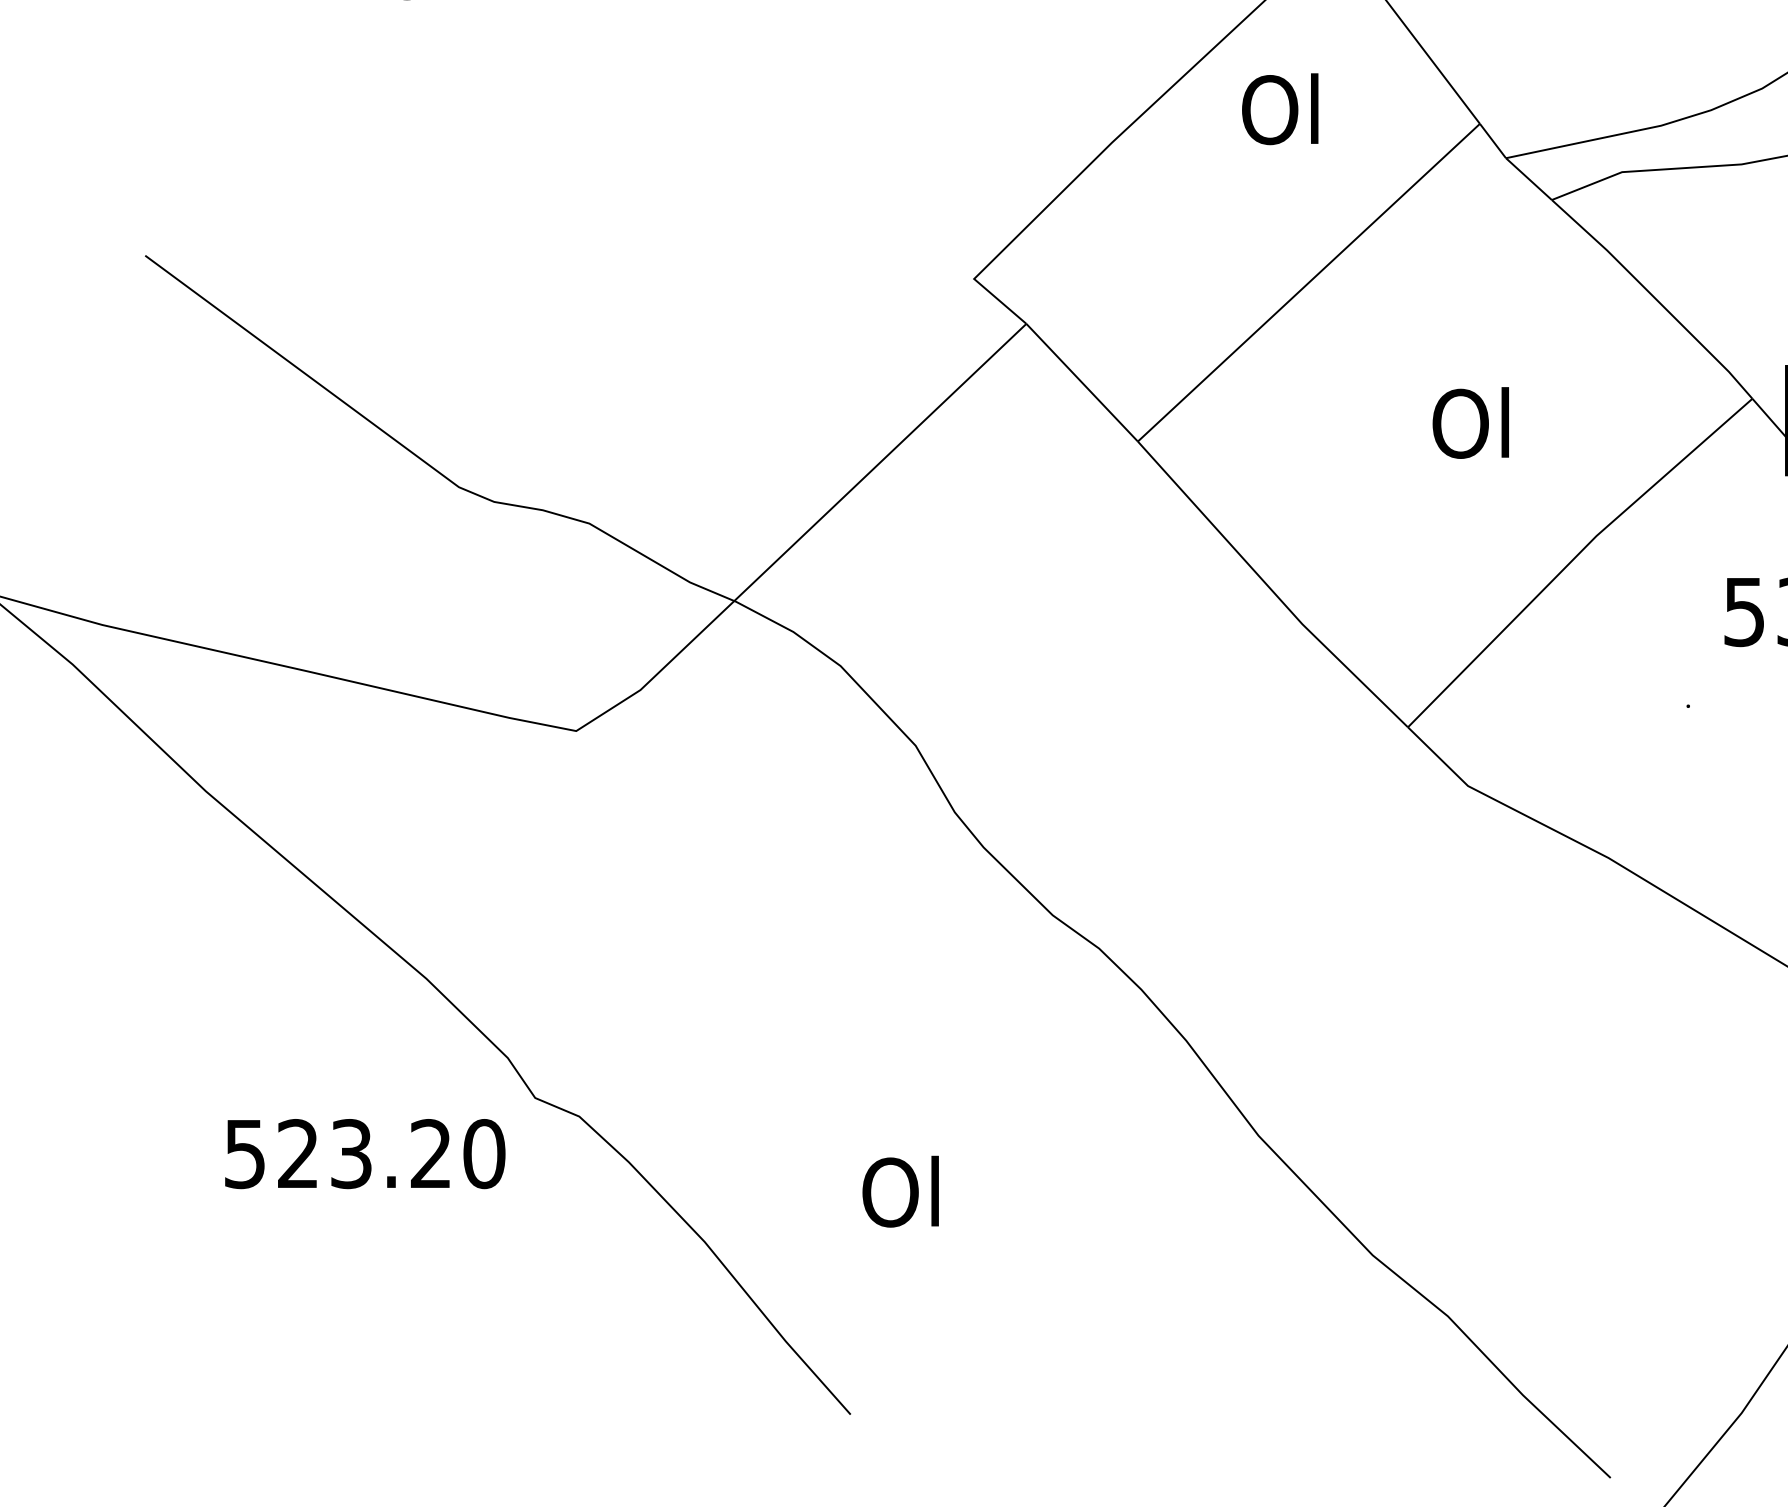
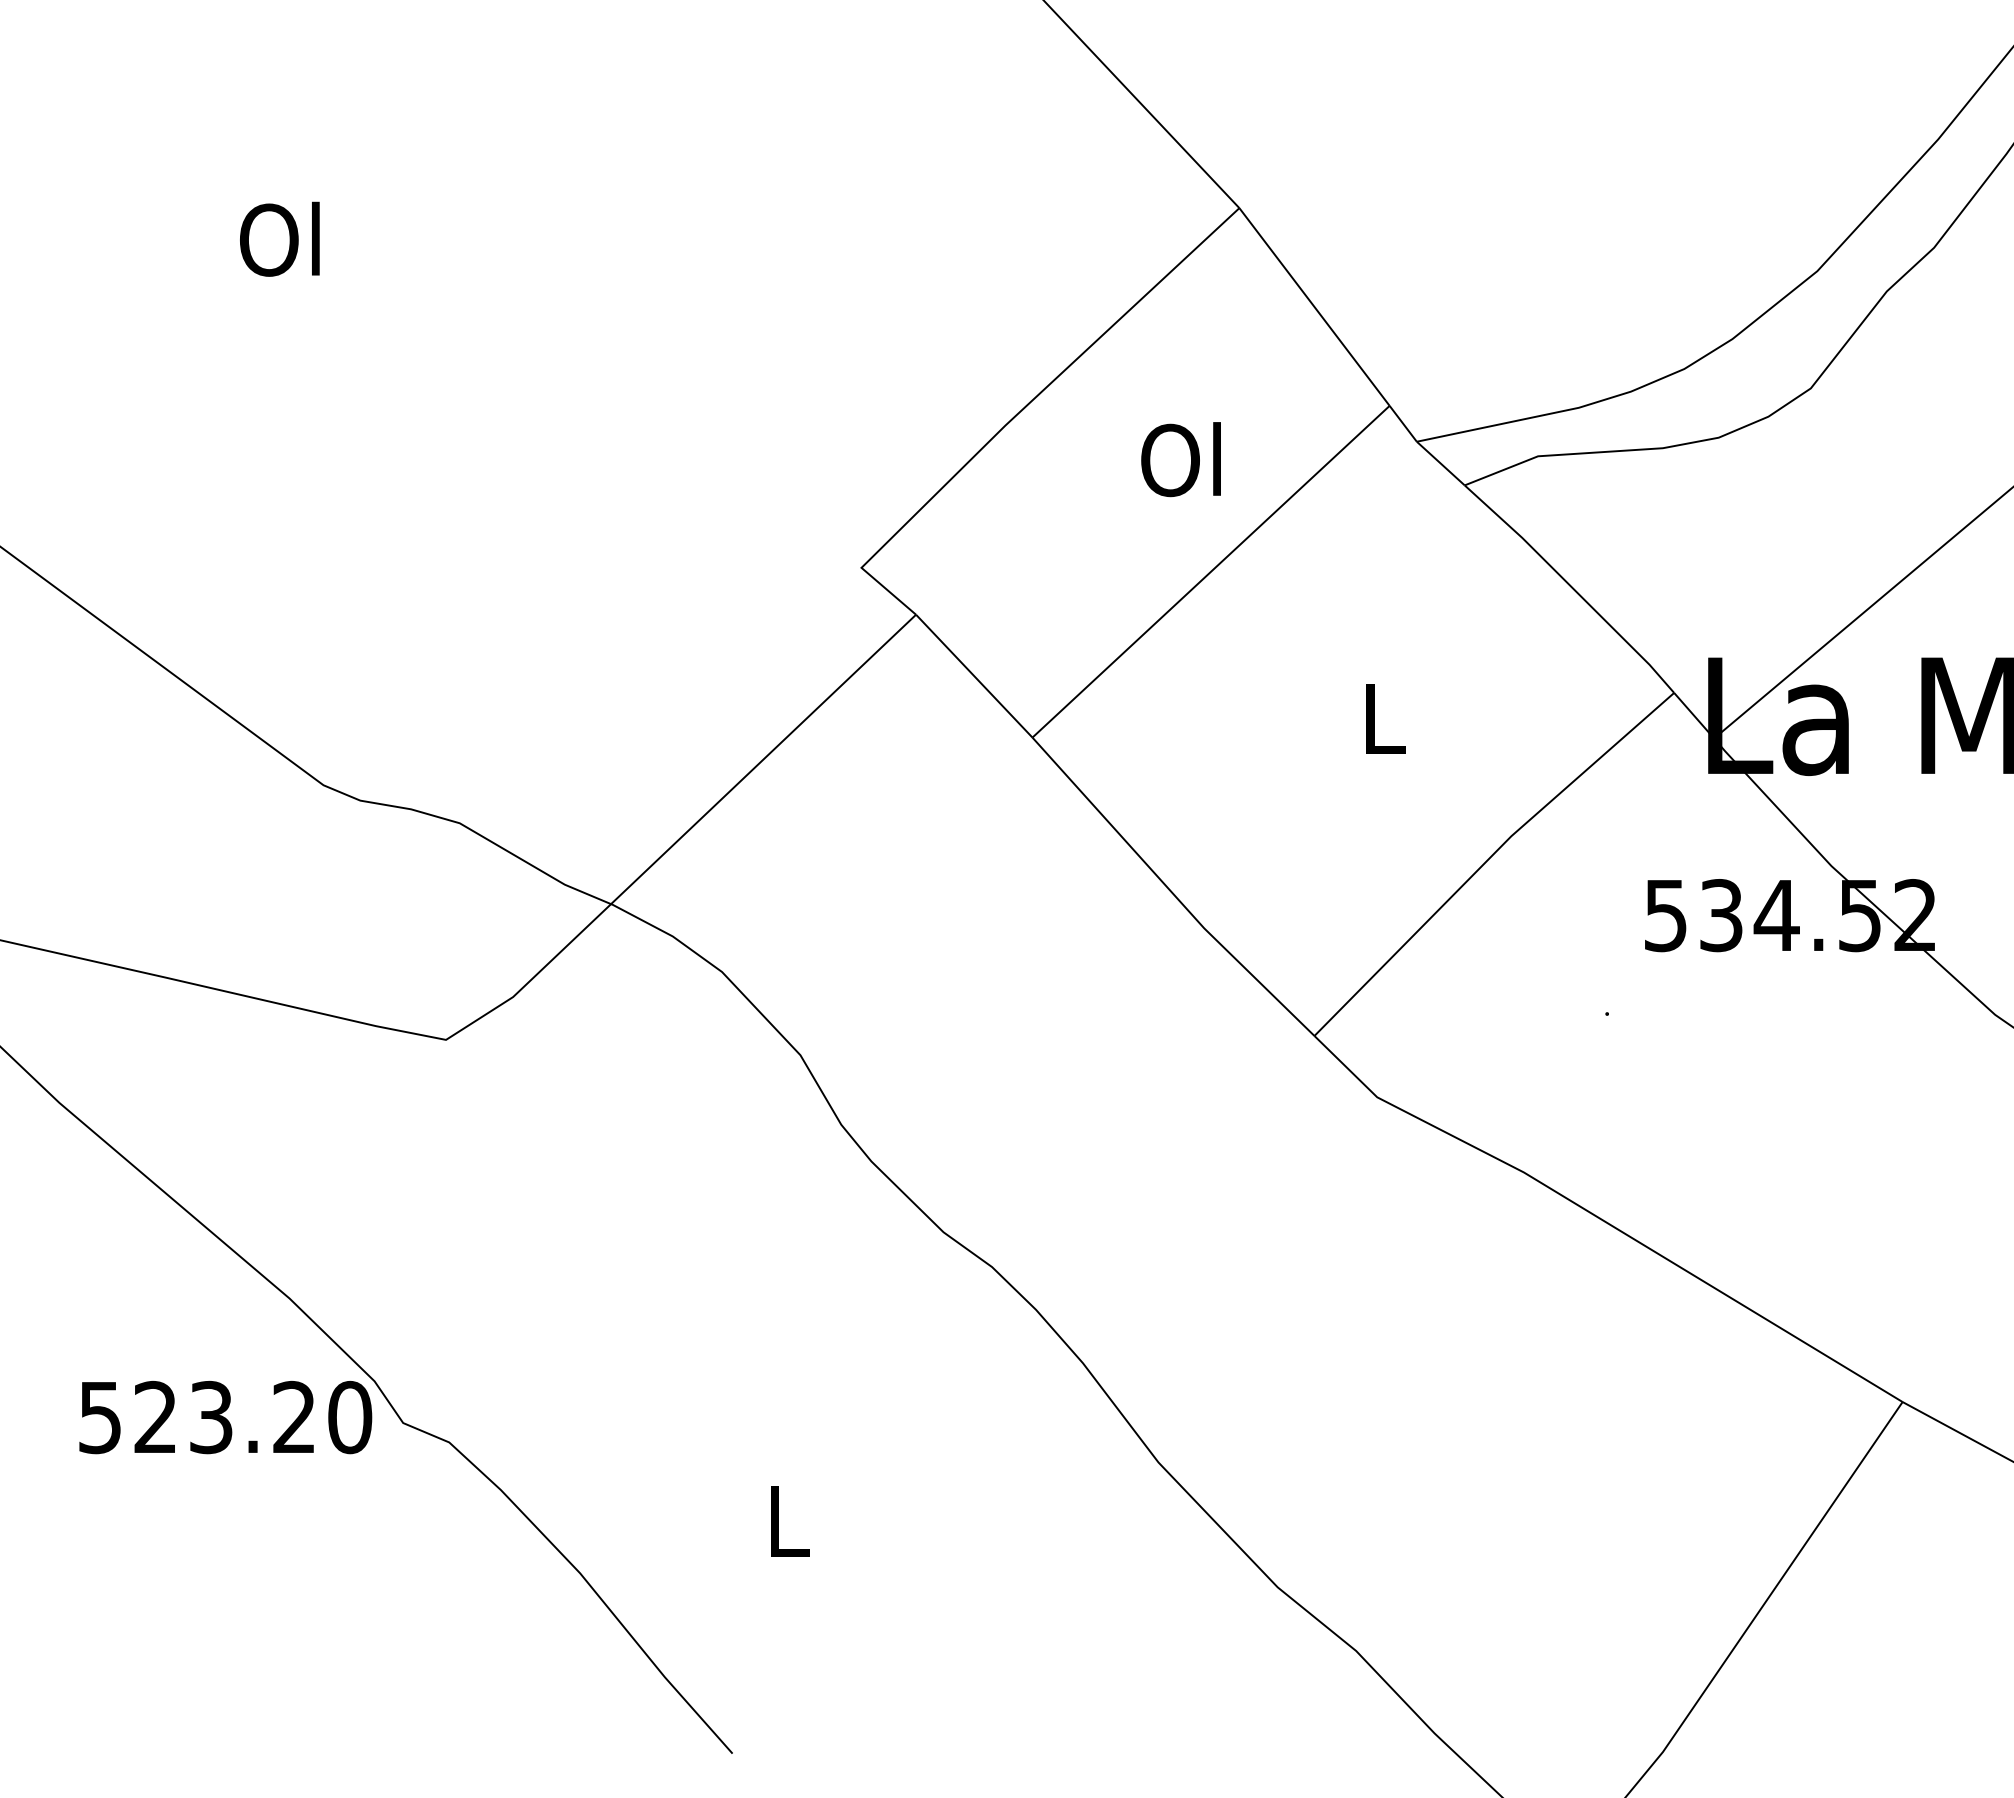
text: (1279, 109) -> (1180, 459), moved
text: (1470, 422) -> (1379, 717), Ol -> L
text: (365, 1153) -> (225, 1417), moved
text: (900, 1191) -> (784, 1520), Ol -> L

